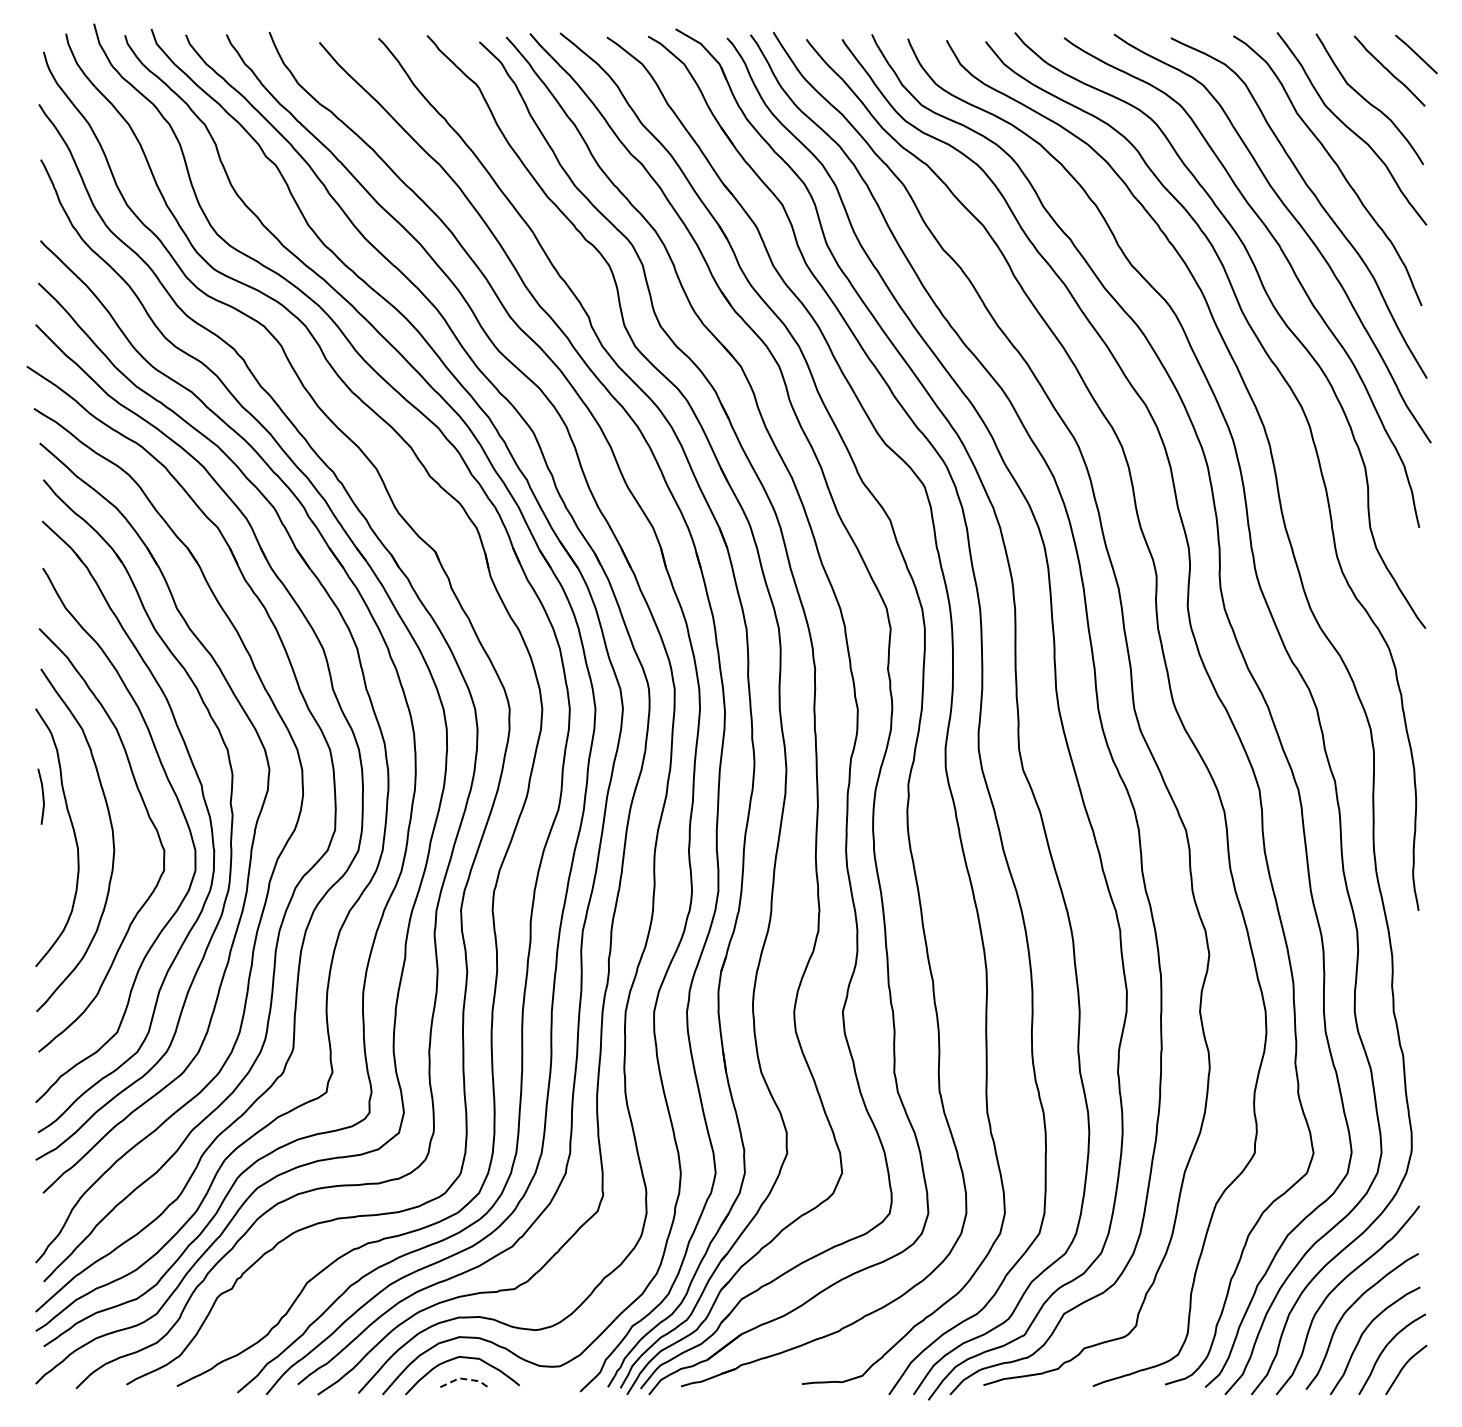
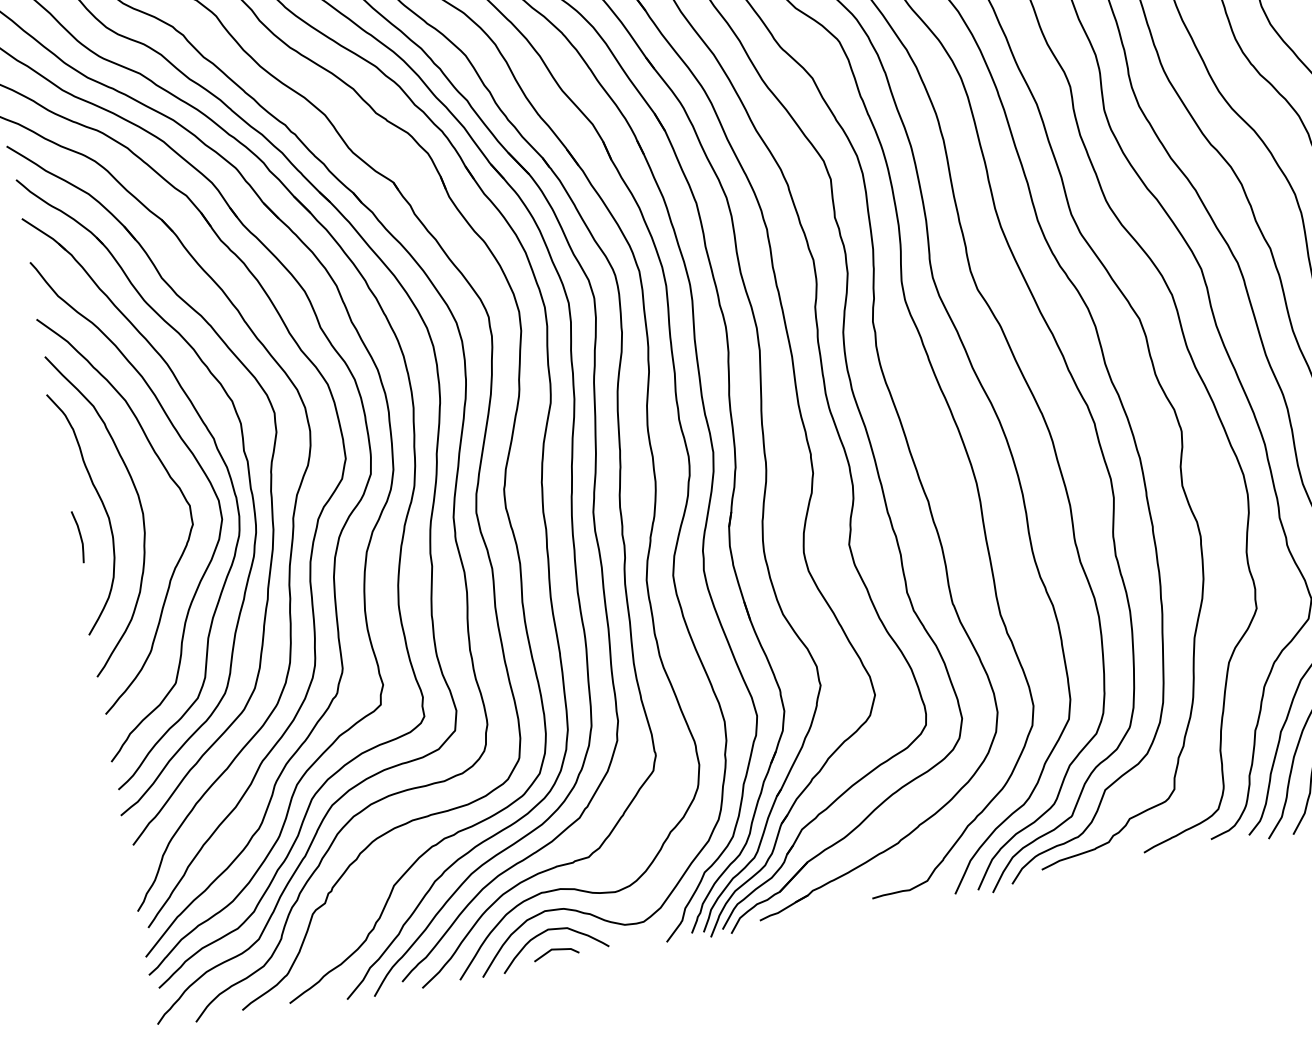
curve: (42, 796) -> (80, 536), moved
line: (463, 1378) -> (555, 949), dashed -> solid

